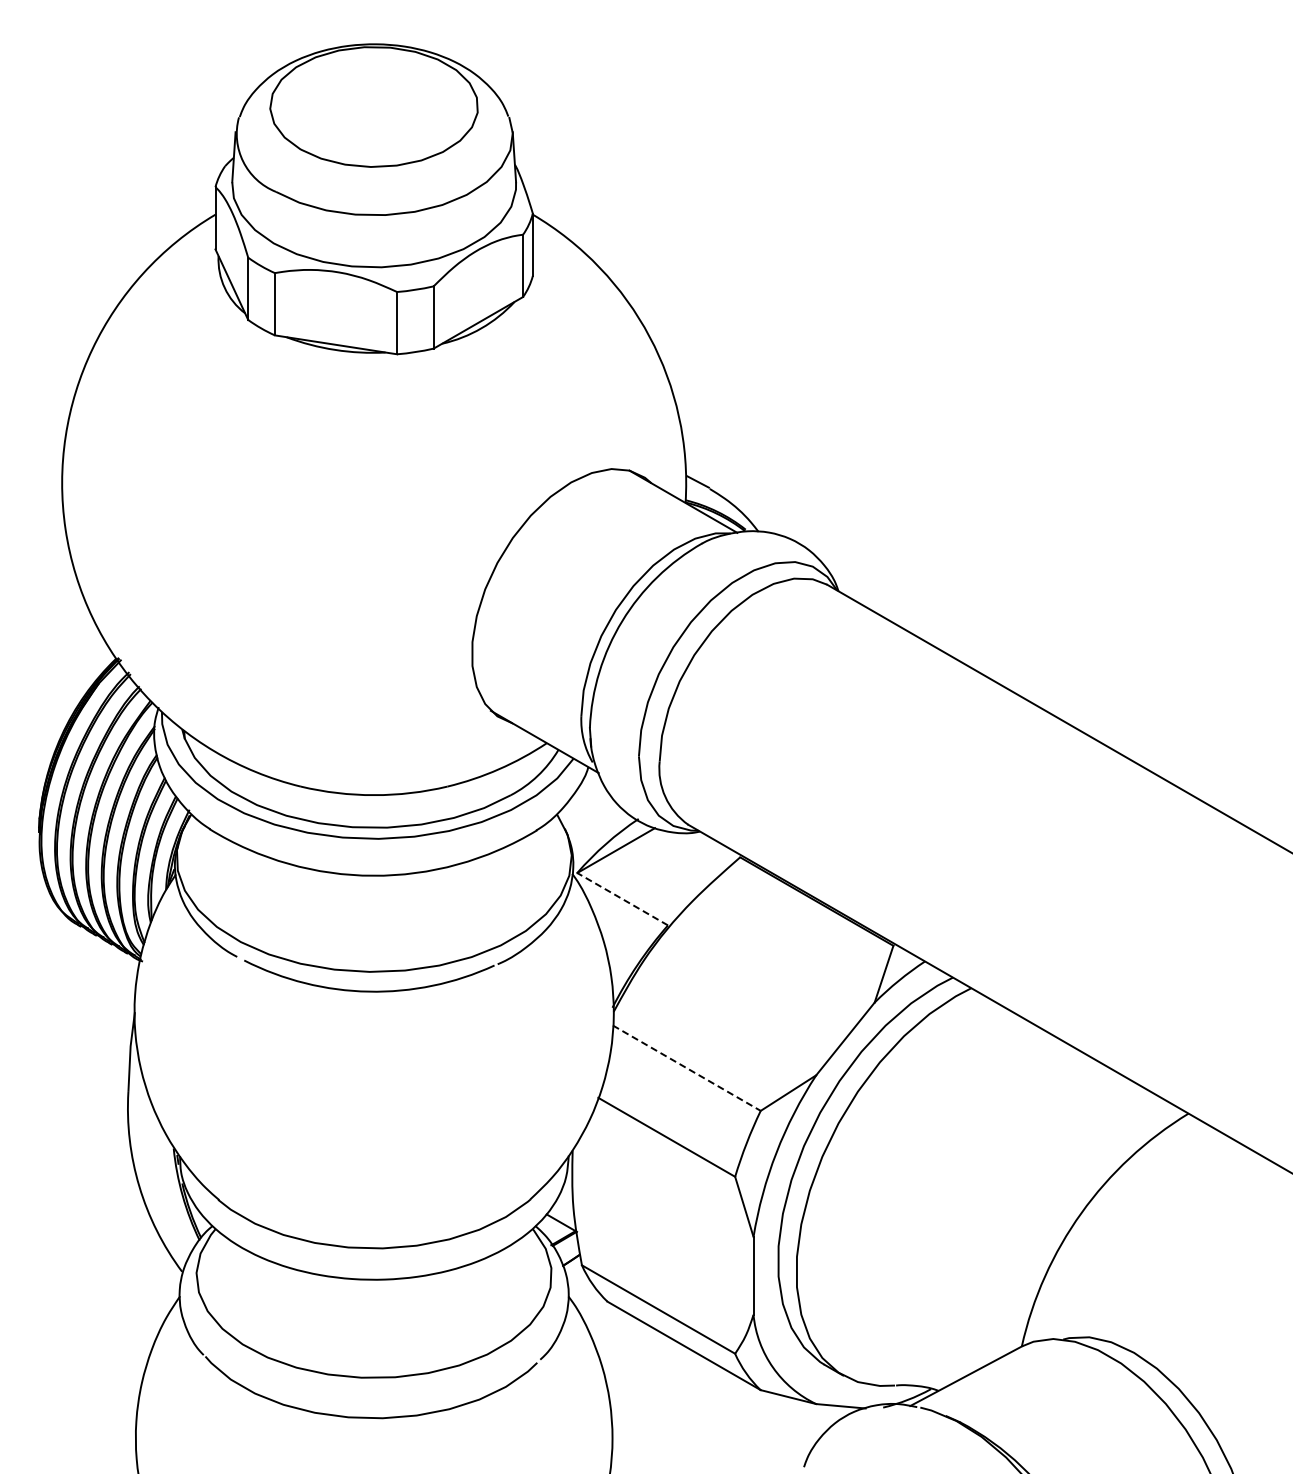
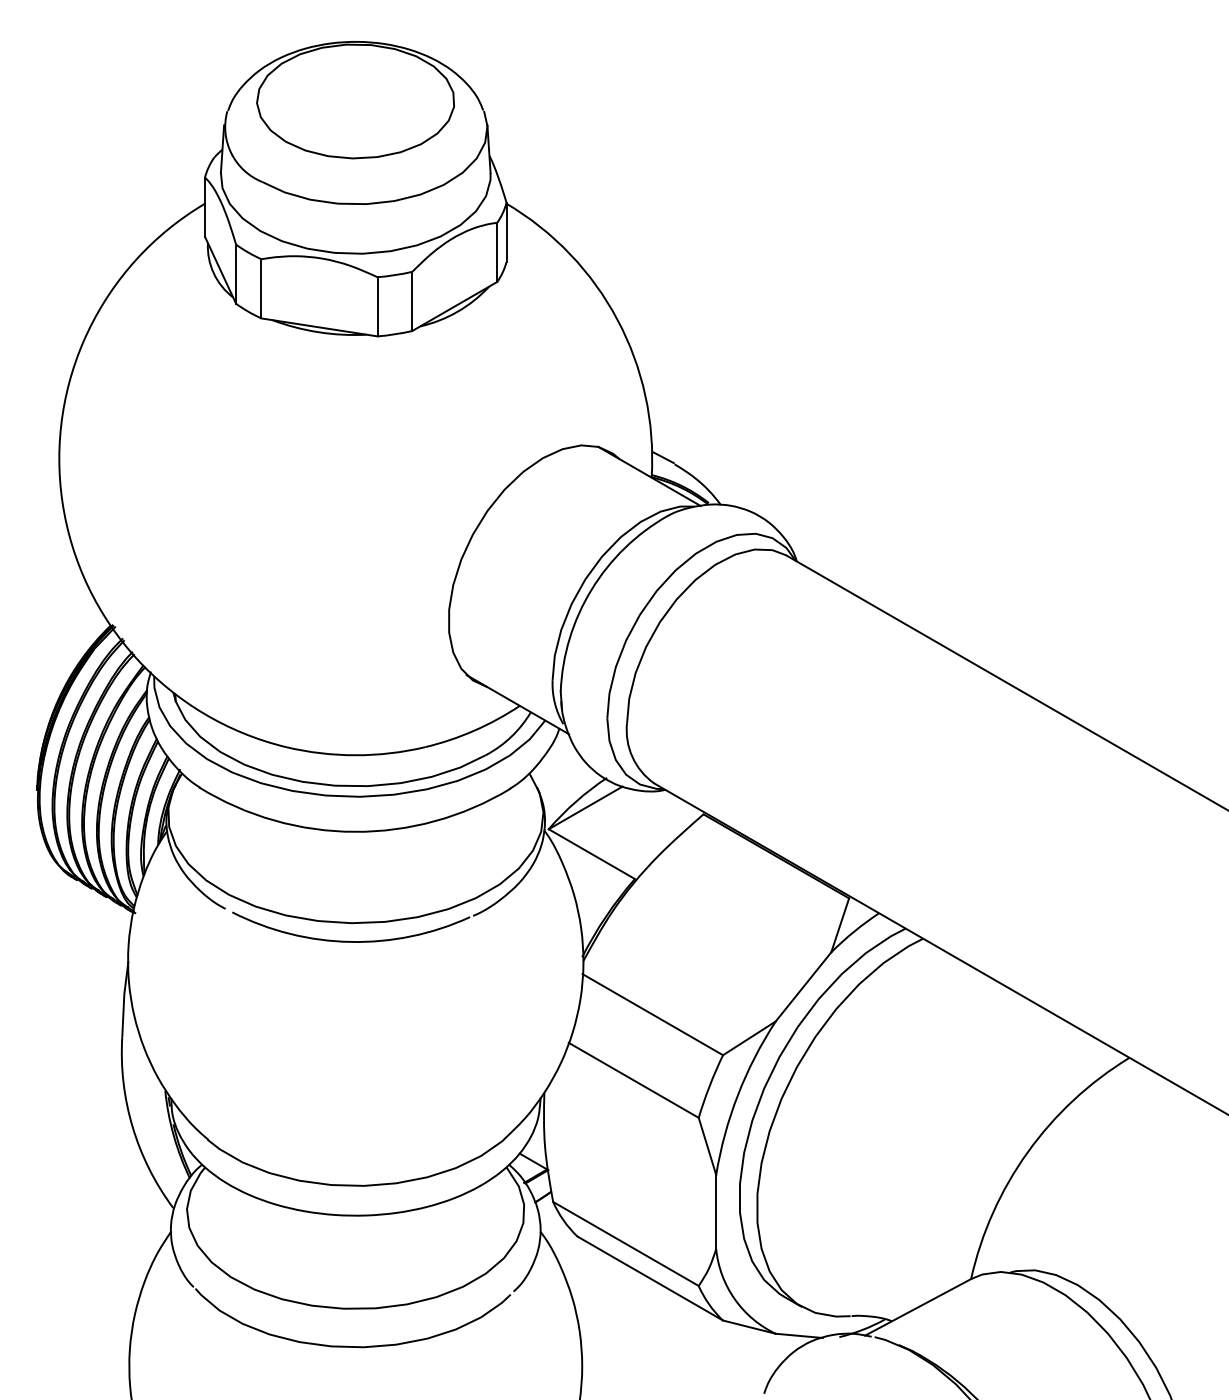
line: (622, 898) -> (591, 853), dashed -> solid
line: (687, 1068) -> (653, 1014), dashed -> solid

